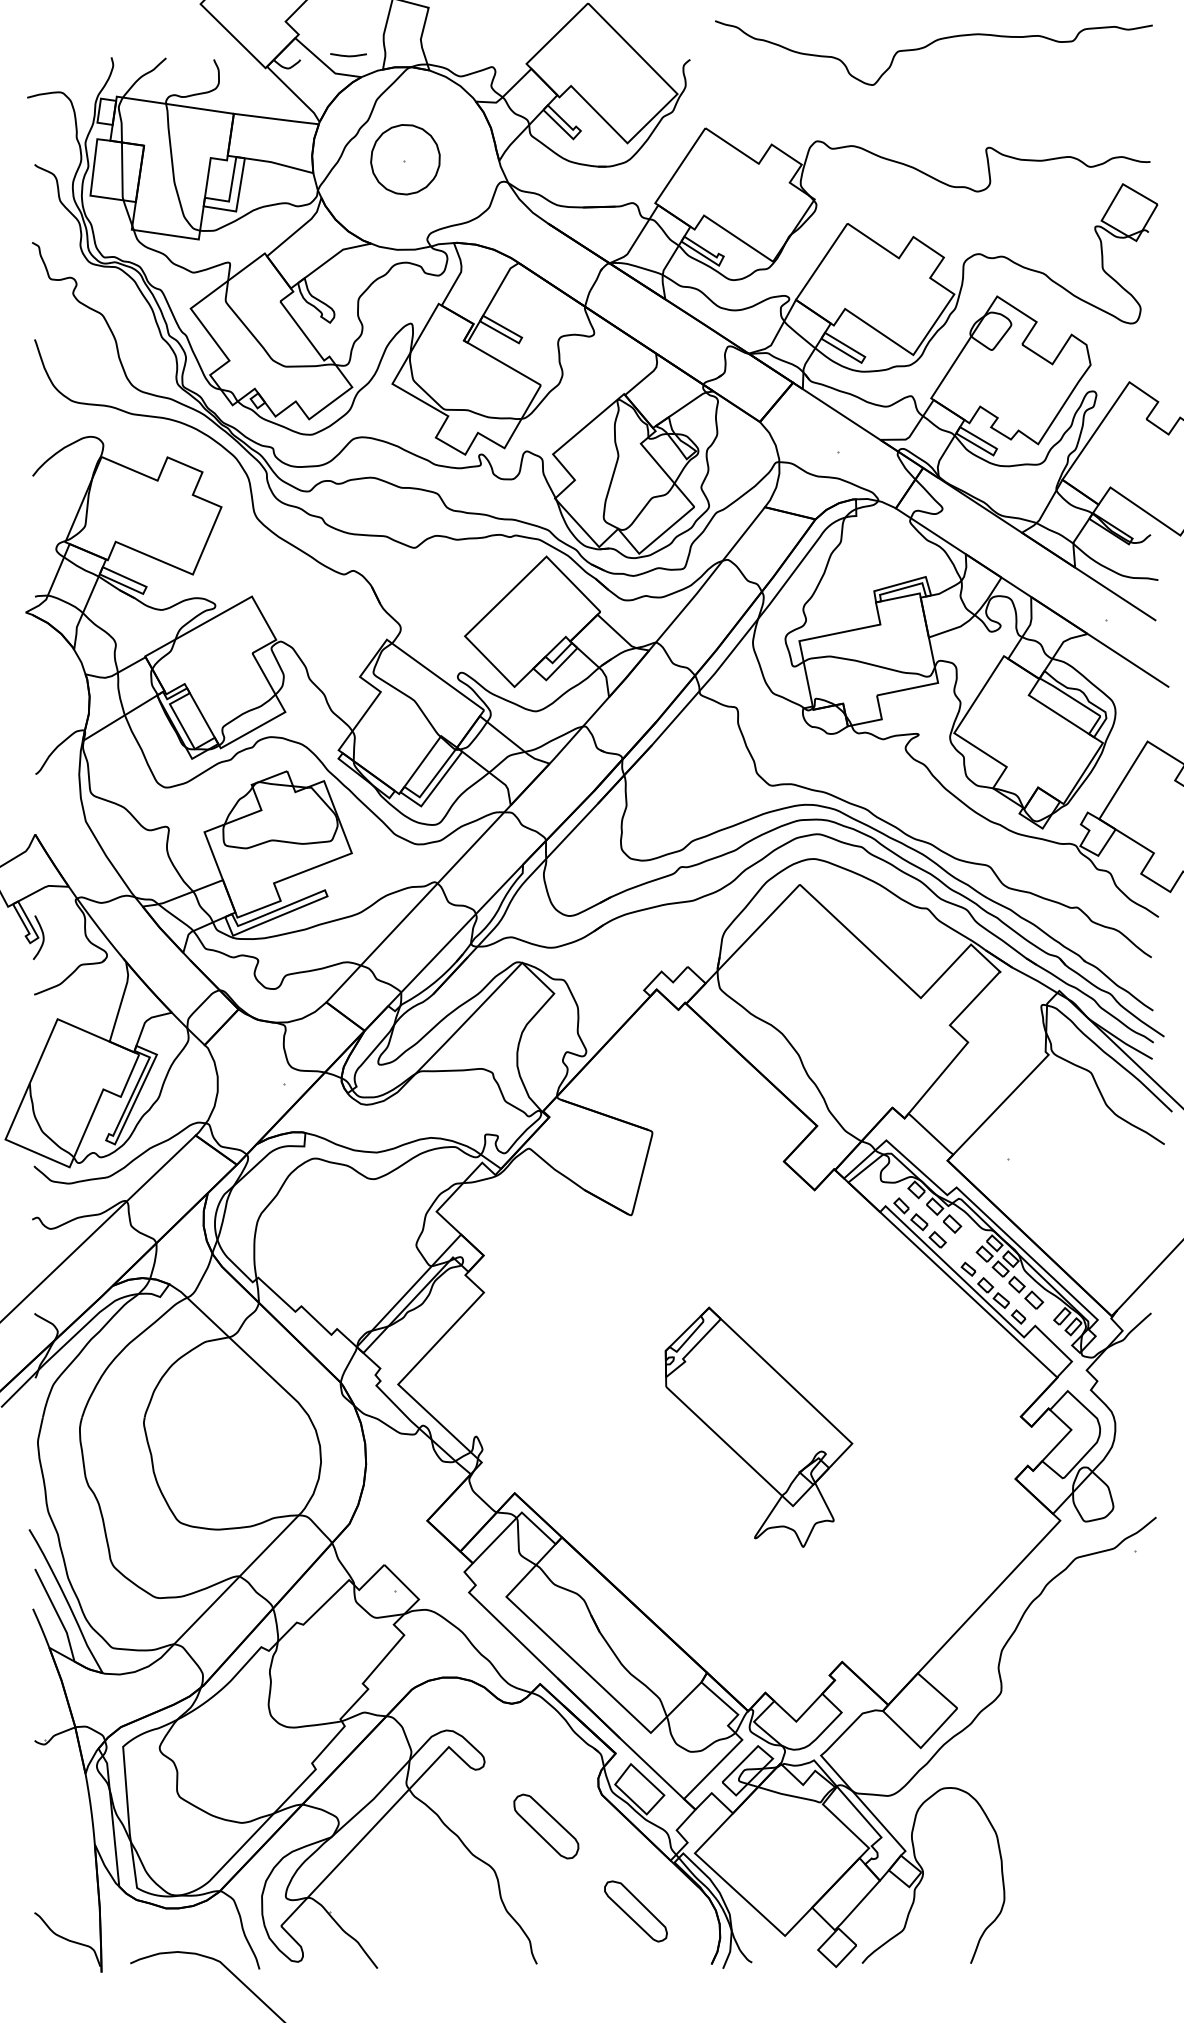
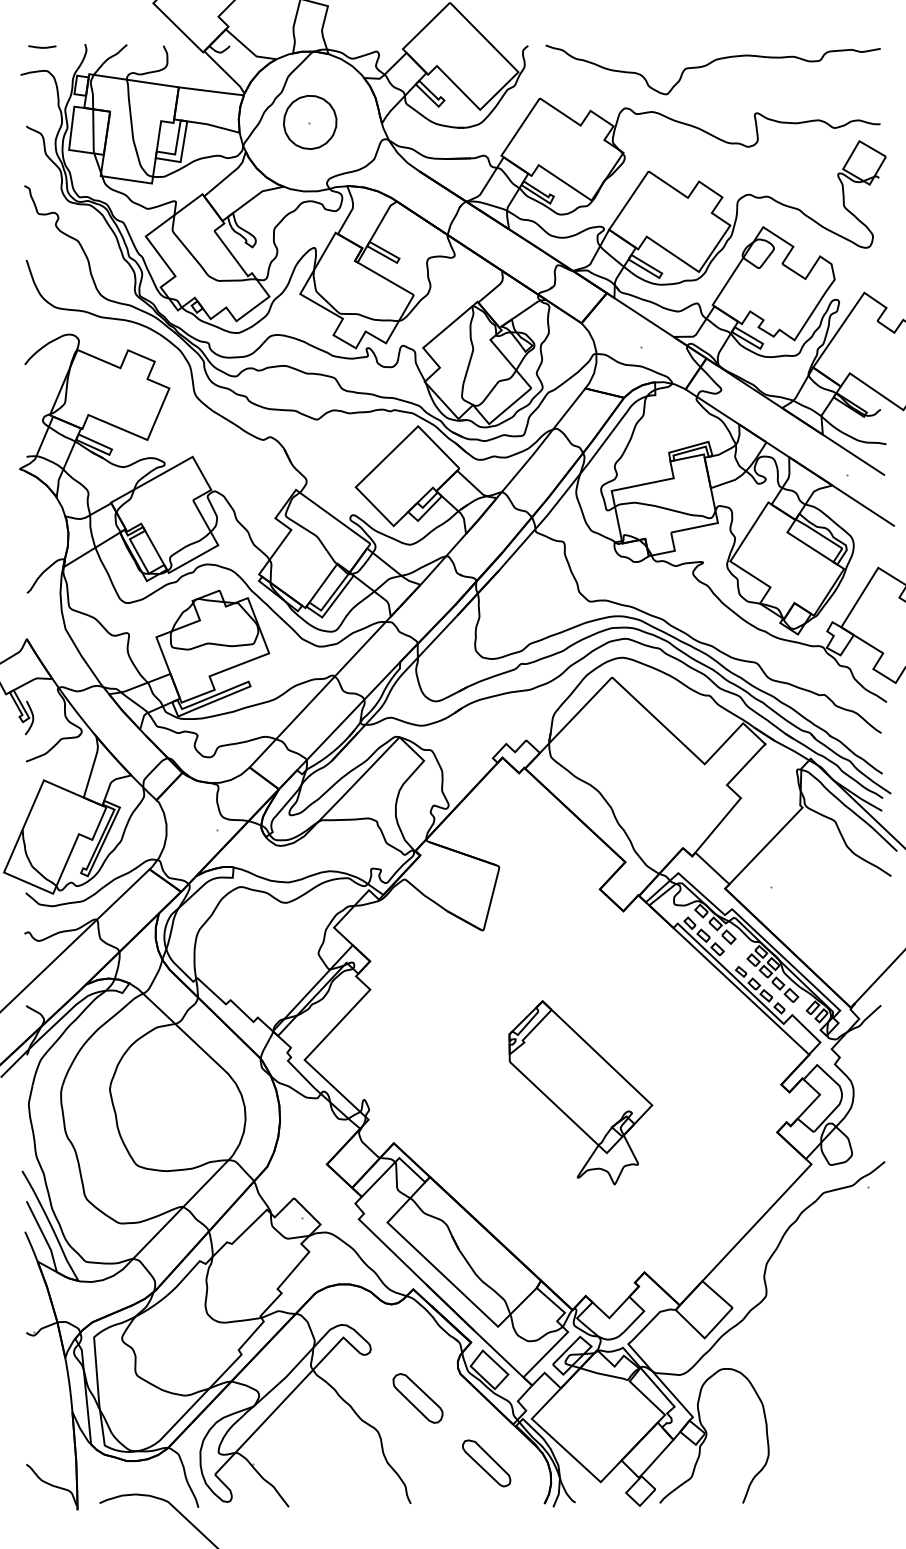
curve: (928, 46) -> (709, 64), moved
line: (348, 55) -> (42, 47), moved

